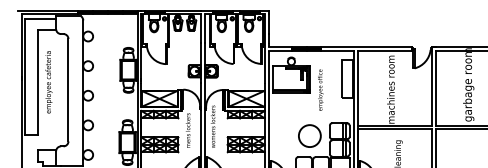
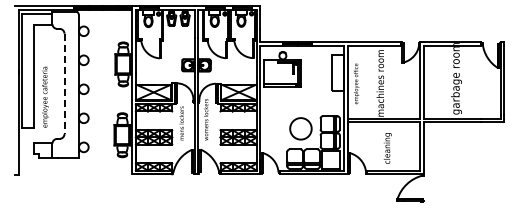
text: (49, 81) -> (45, 96), moved
text: (320, 89) -> (356, 83), moved
line: (68, 90) -> (64, 84), solid -> dashed

